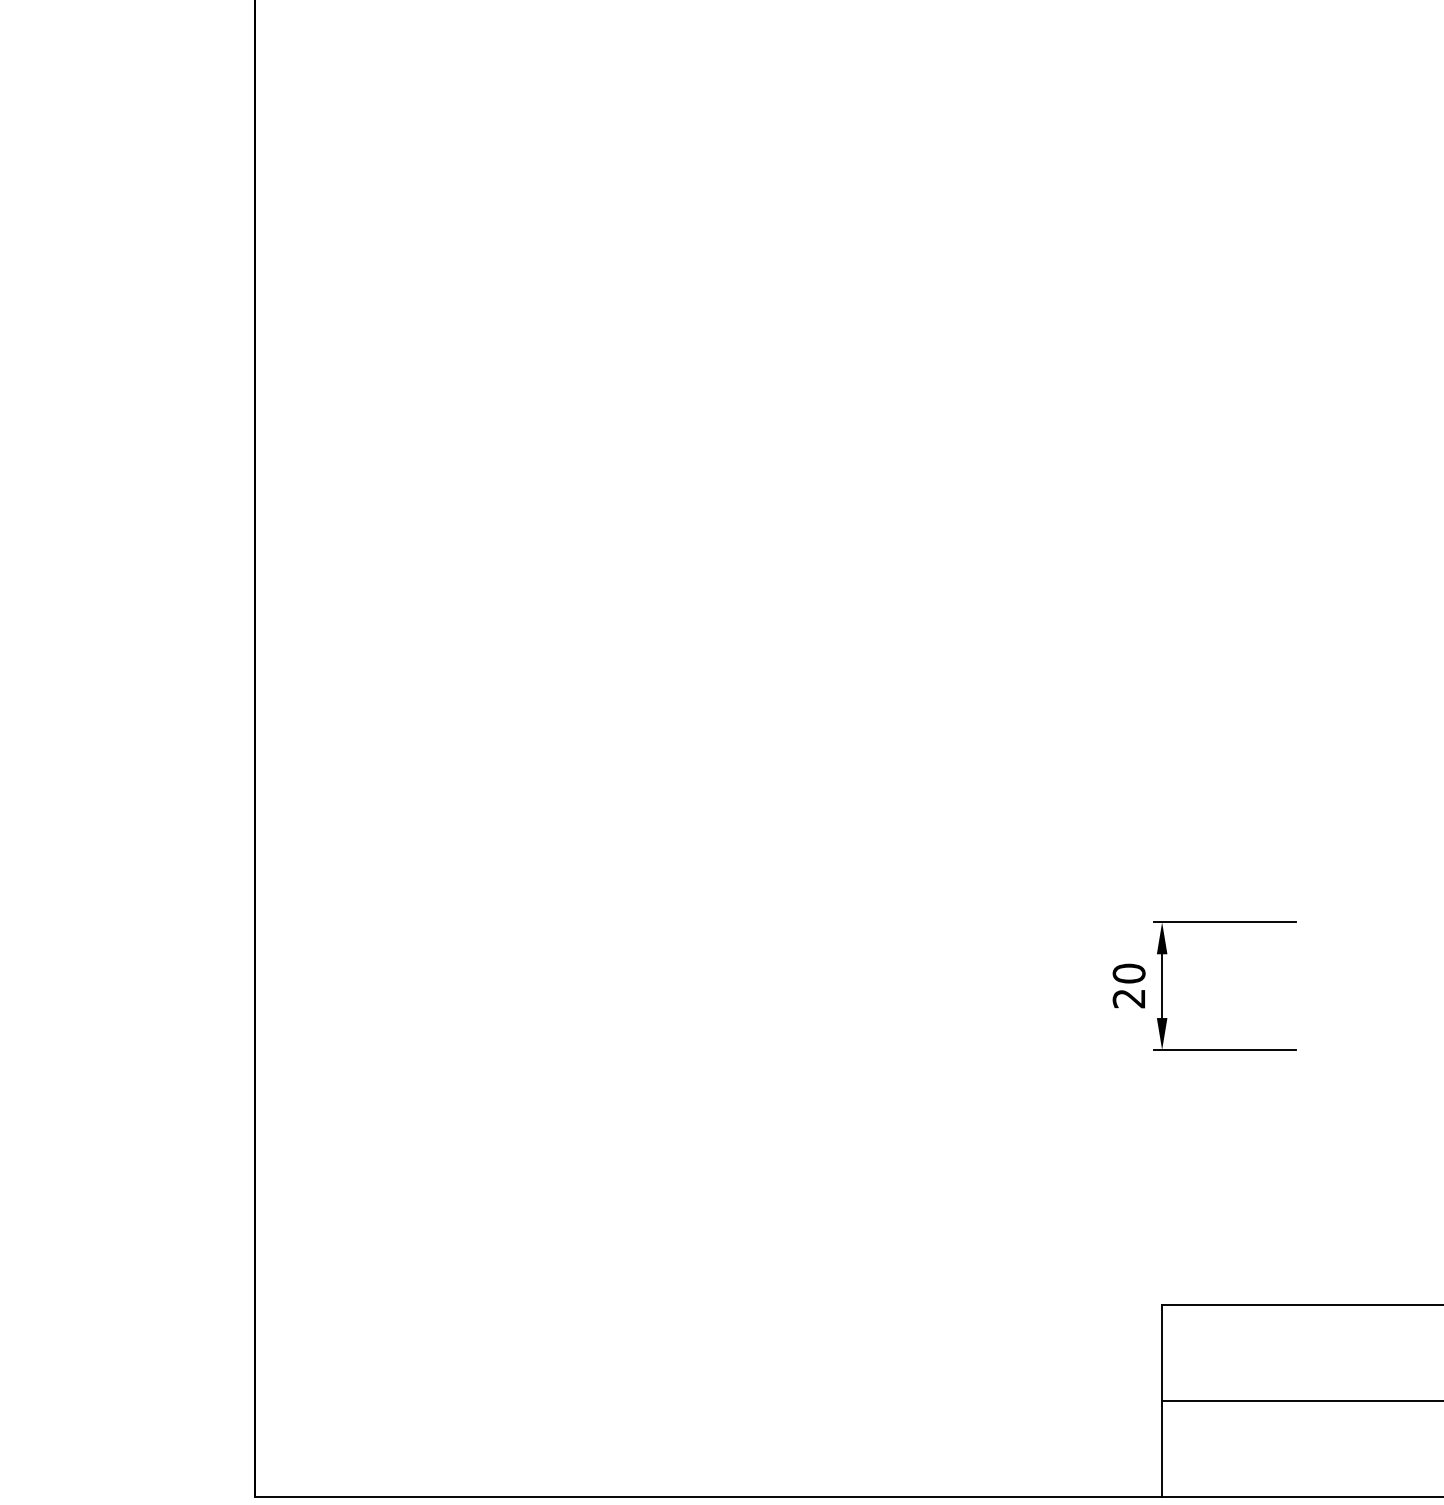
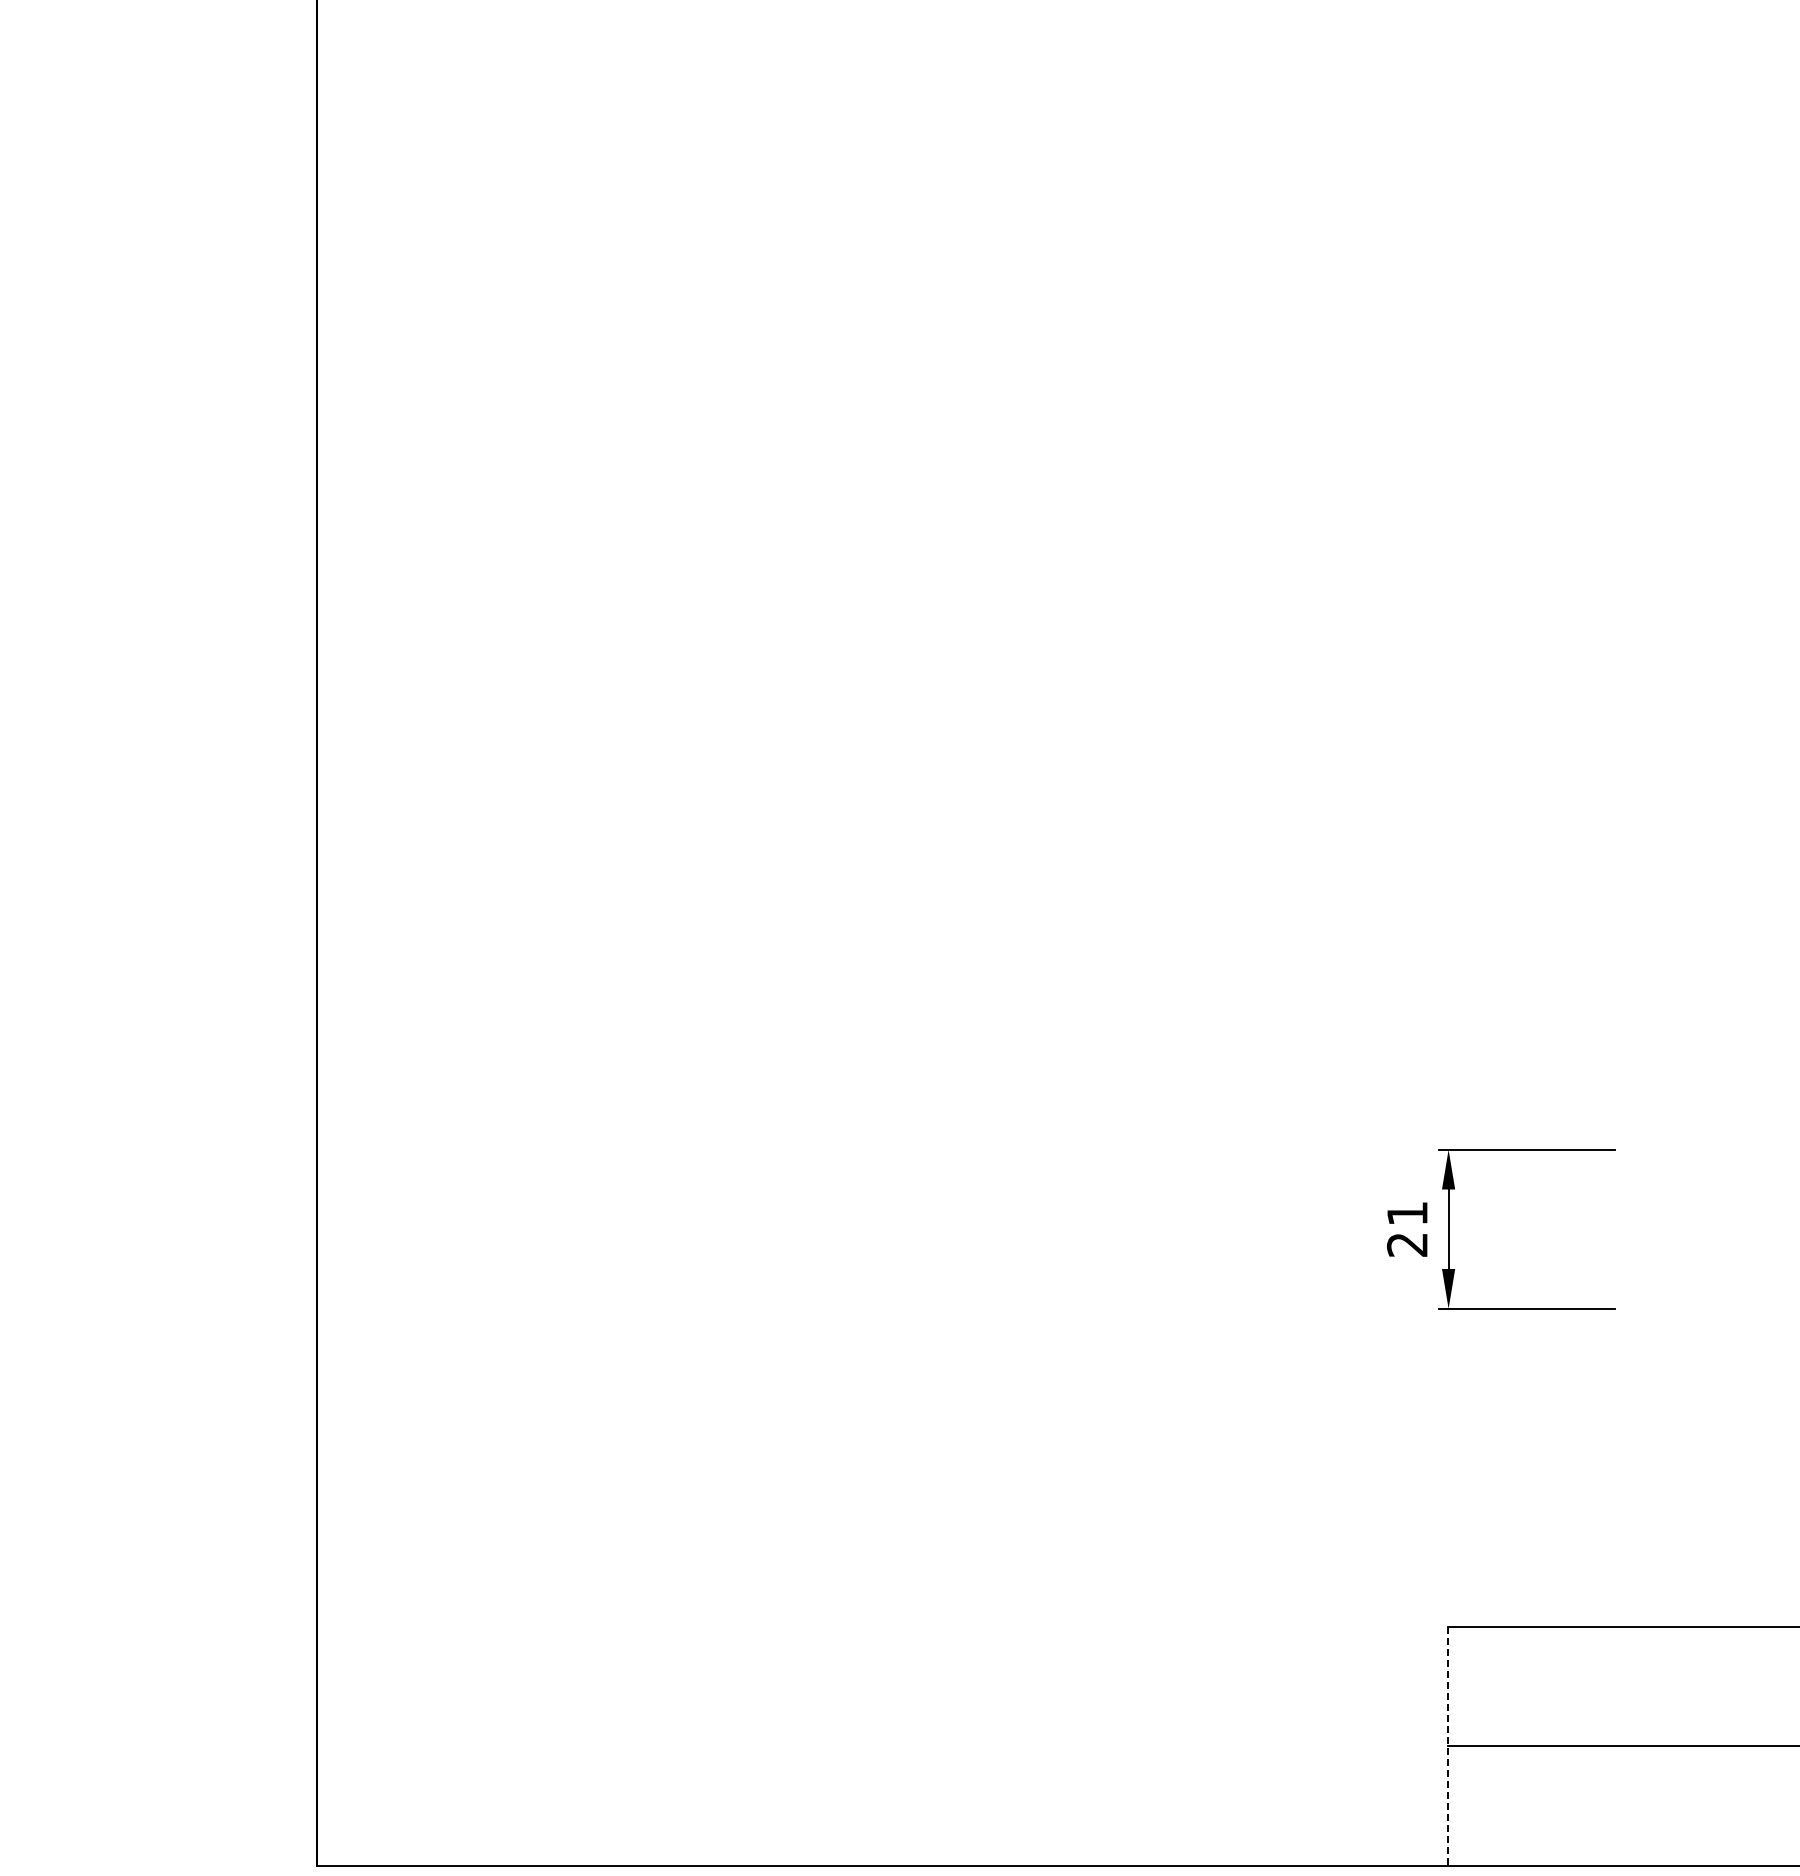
text: (1129, 973) -> (1407, 1213), 20 -> 21
line: (1161, 1401) -> (1447, 1746), solid -> dashed

